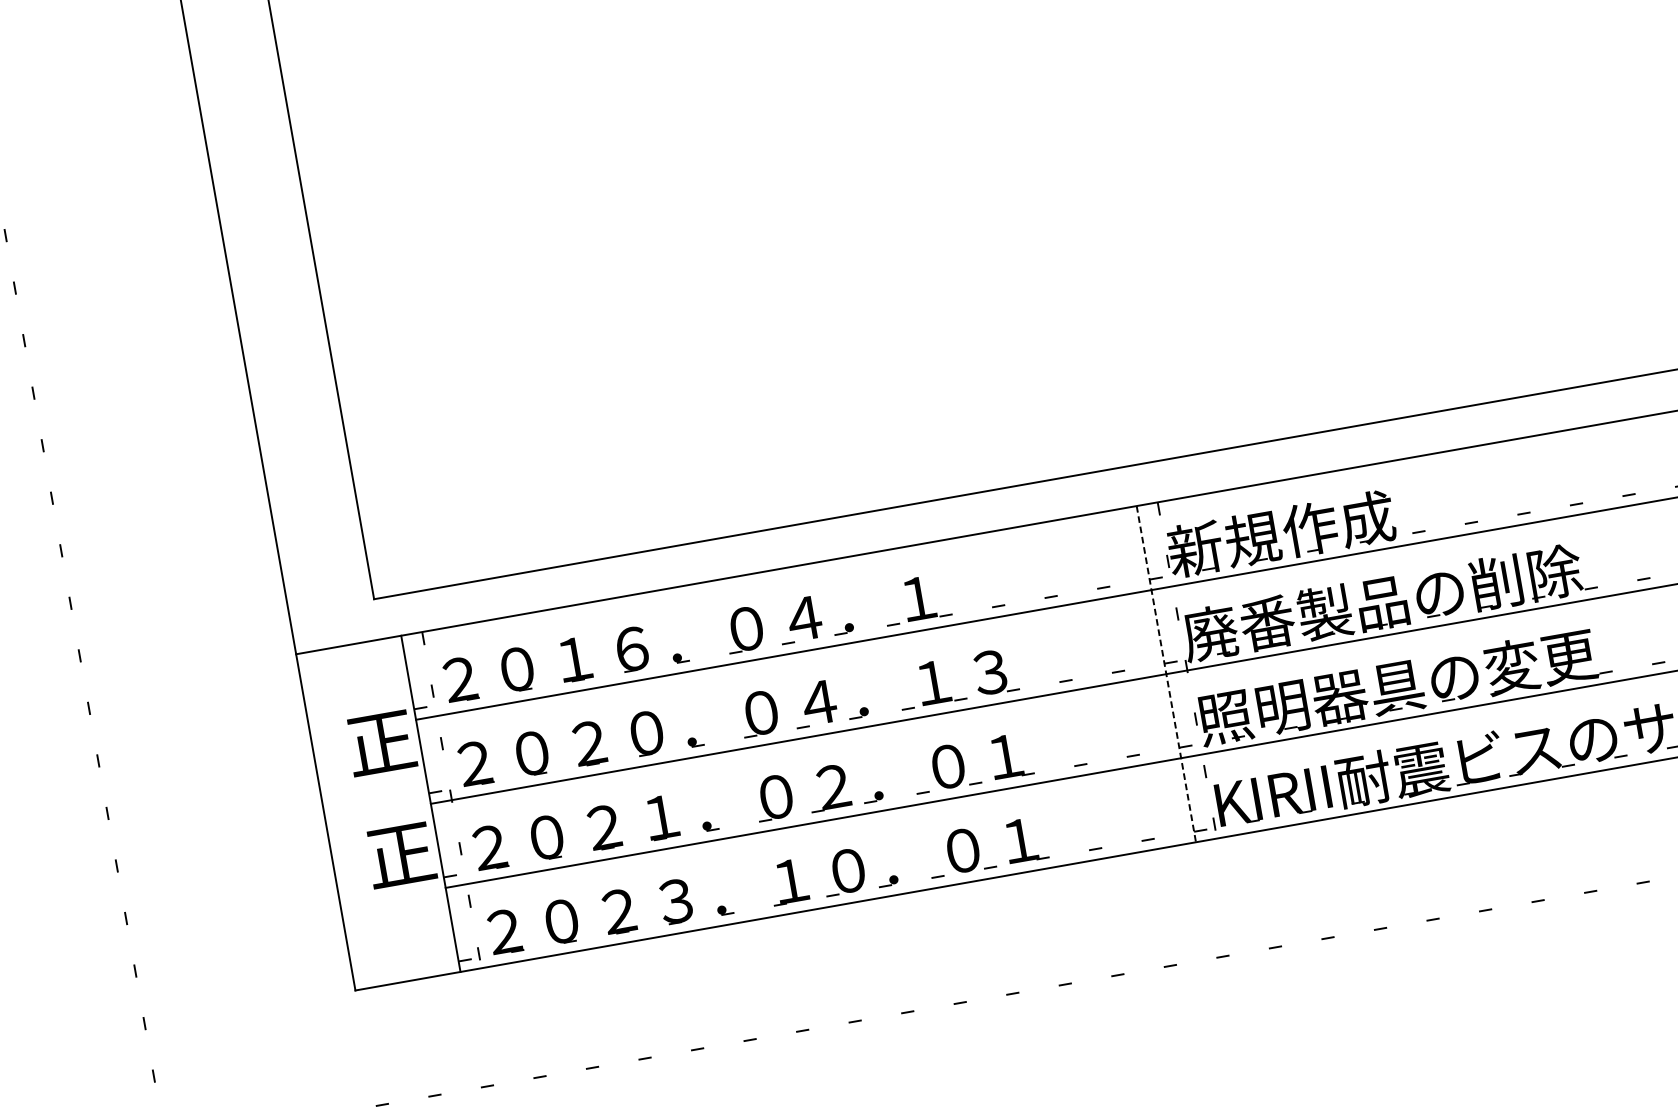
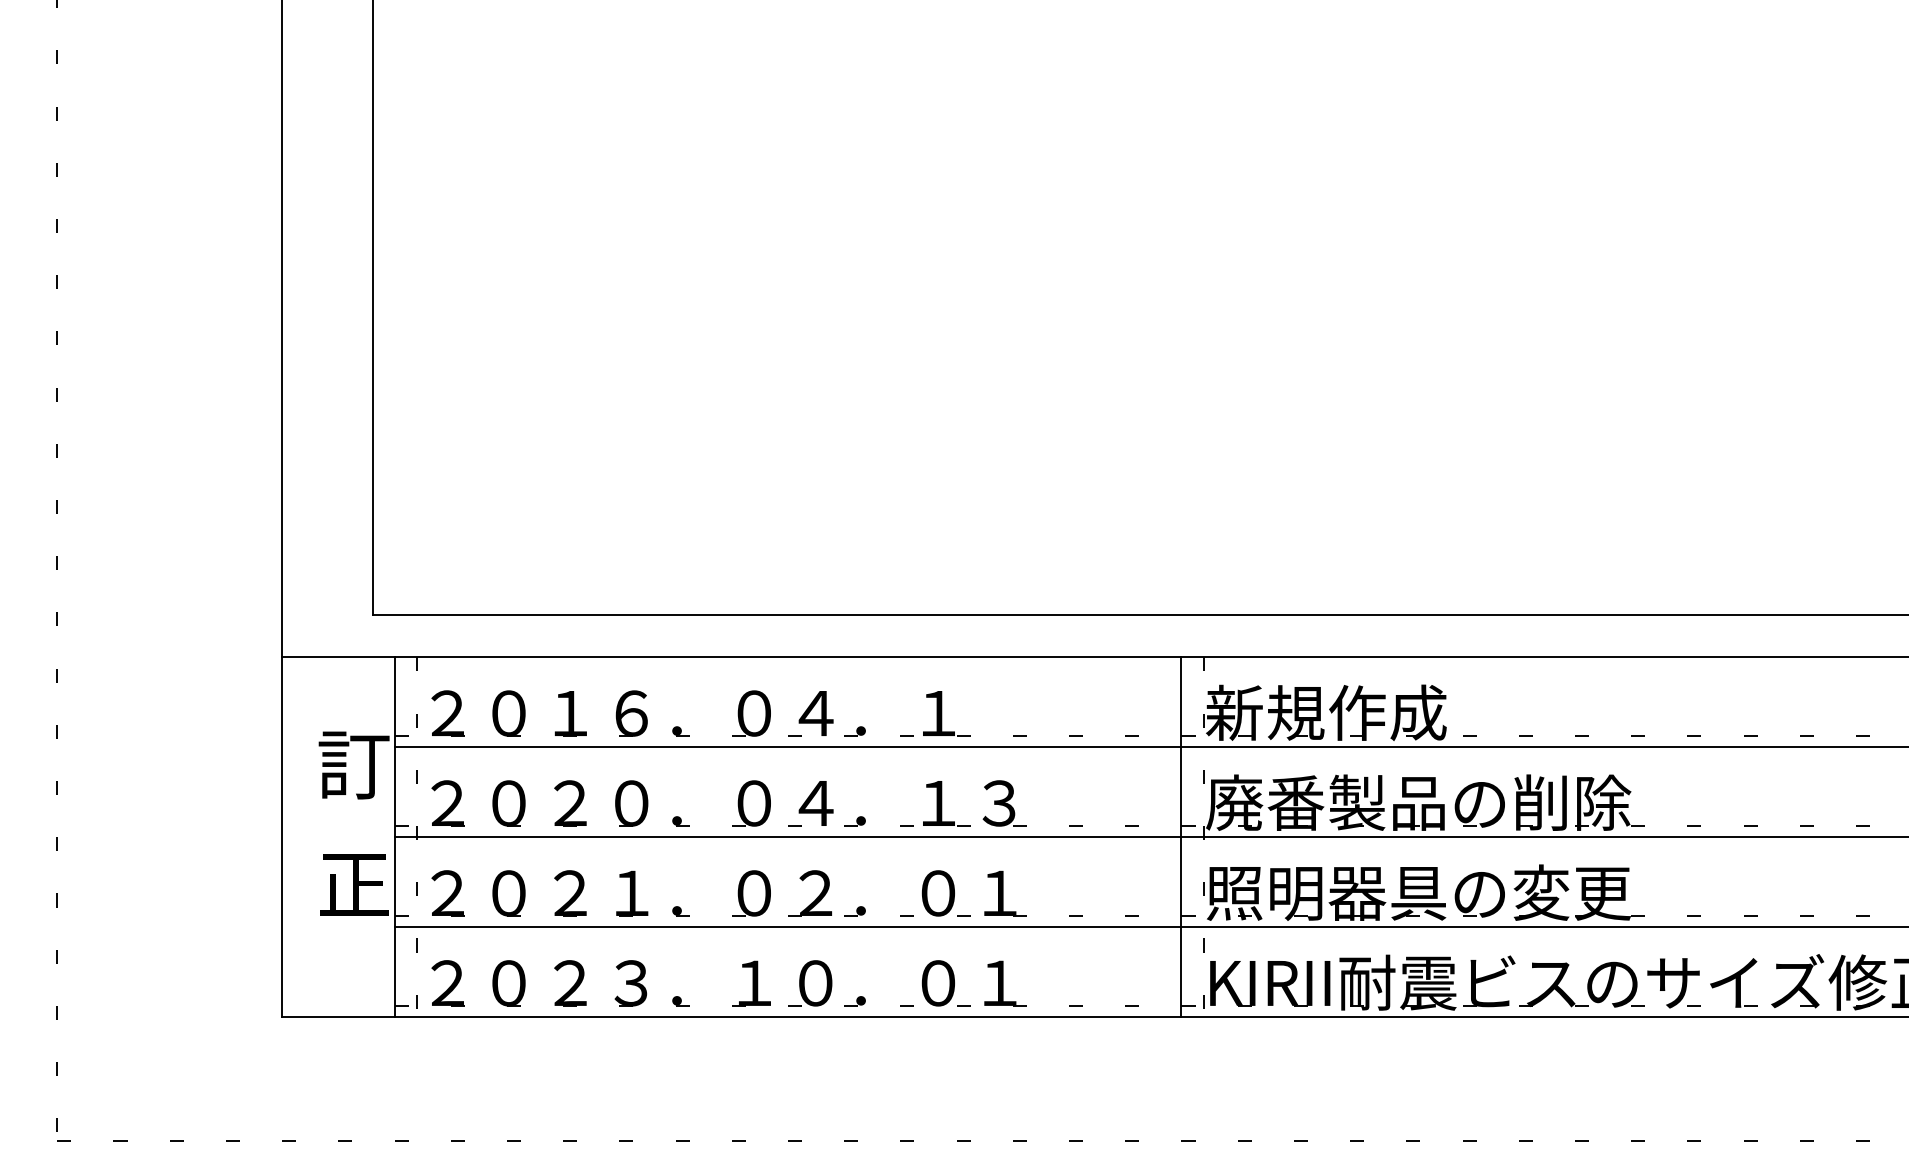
line: (1166, 674) -> (1181, 837), dashed -> solid
text: (380, 743) -> (353, 765), 正 -> 訂

